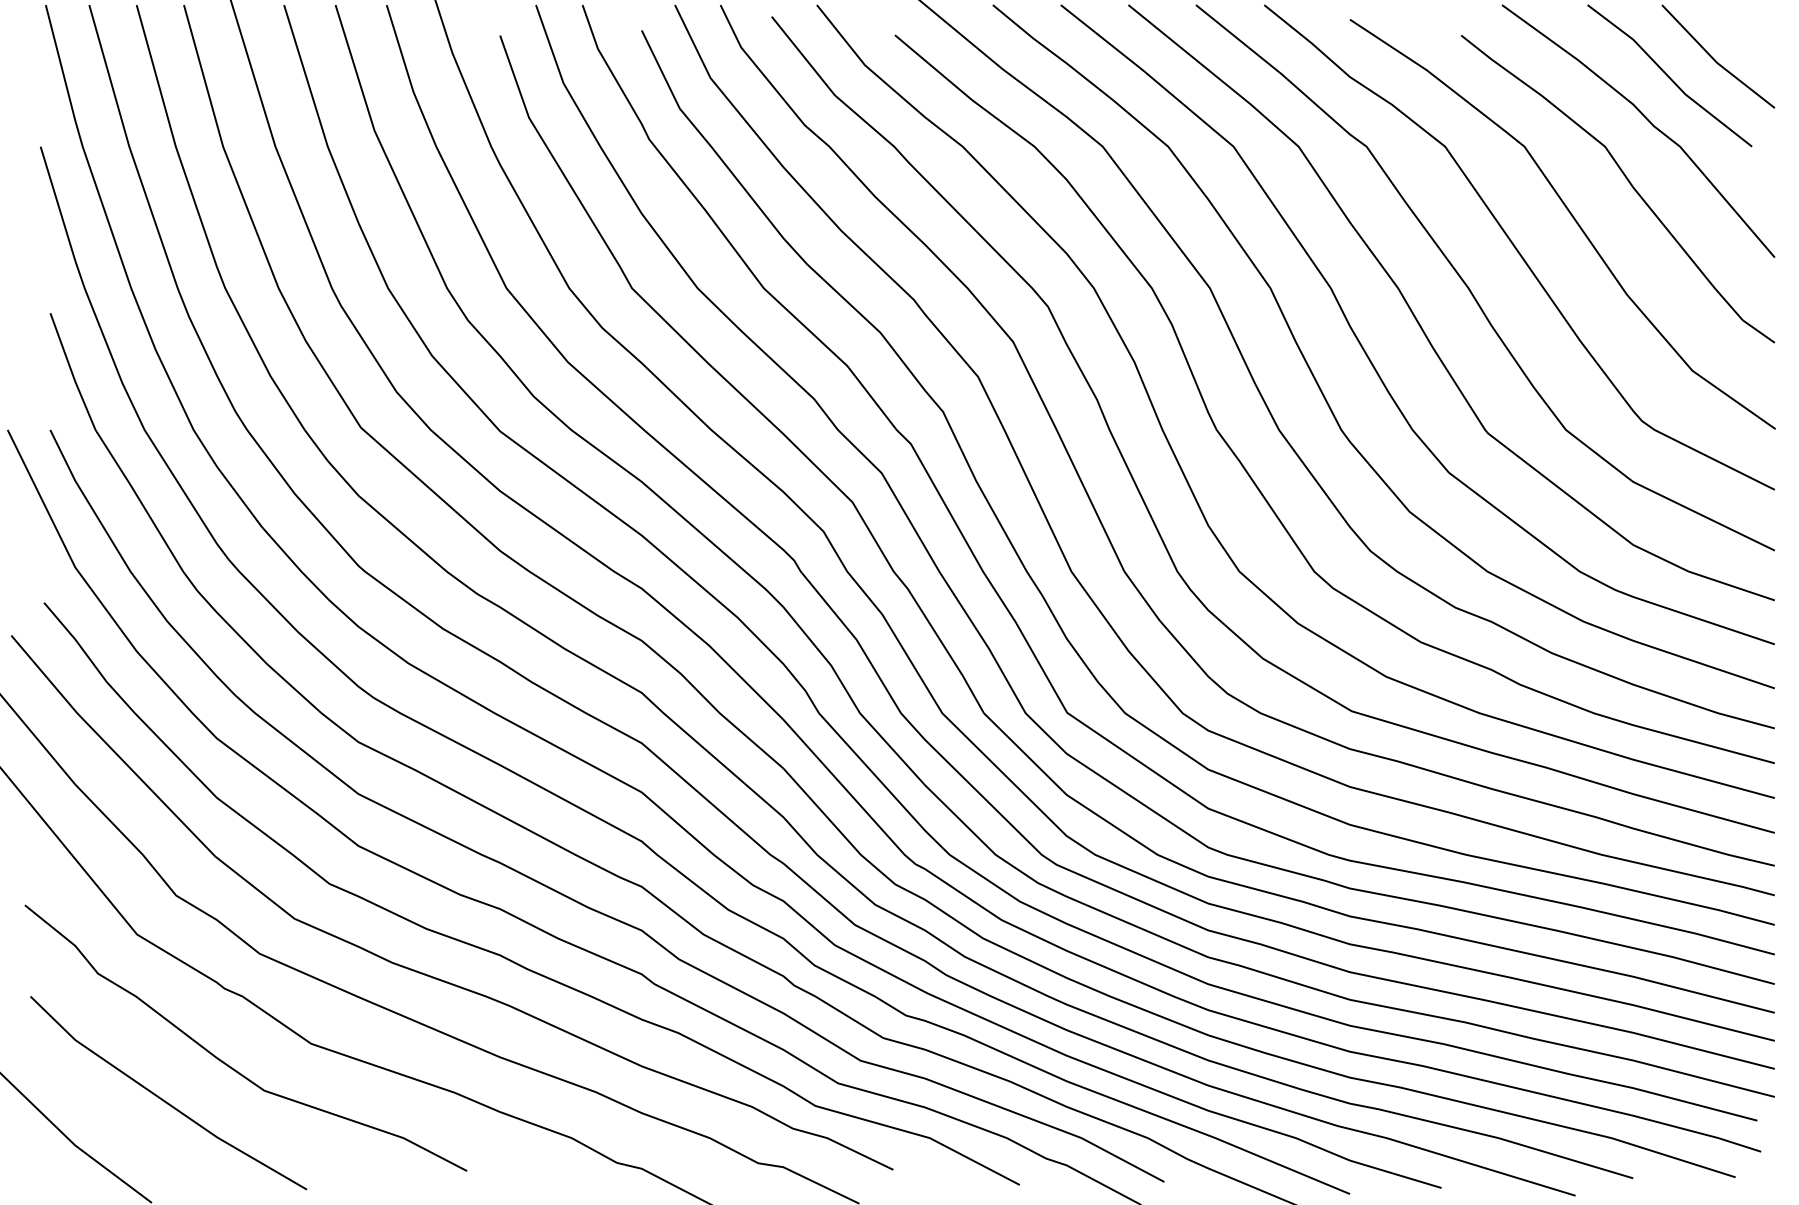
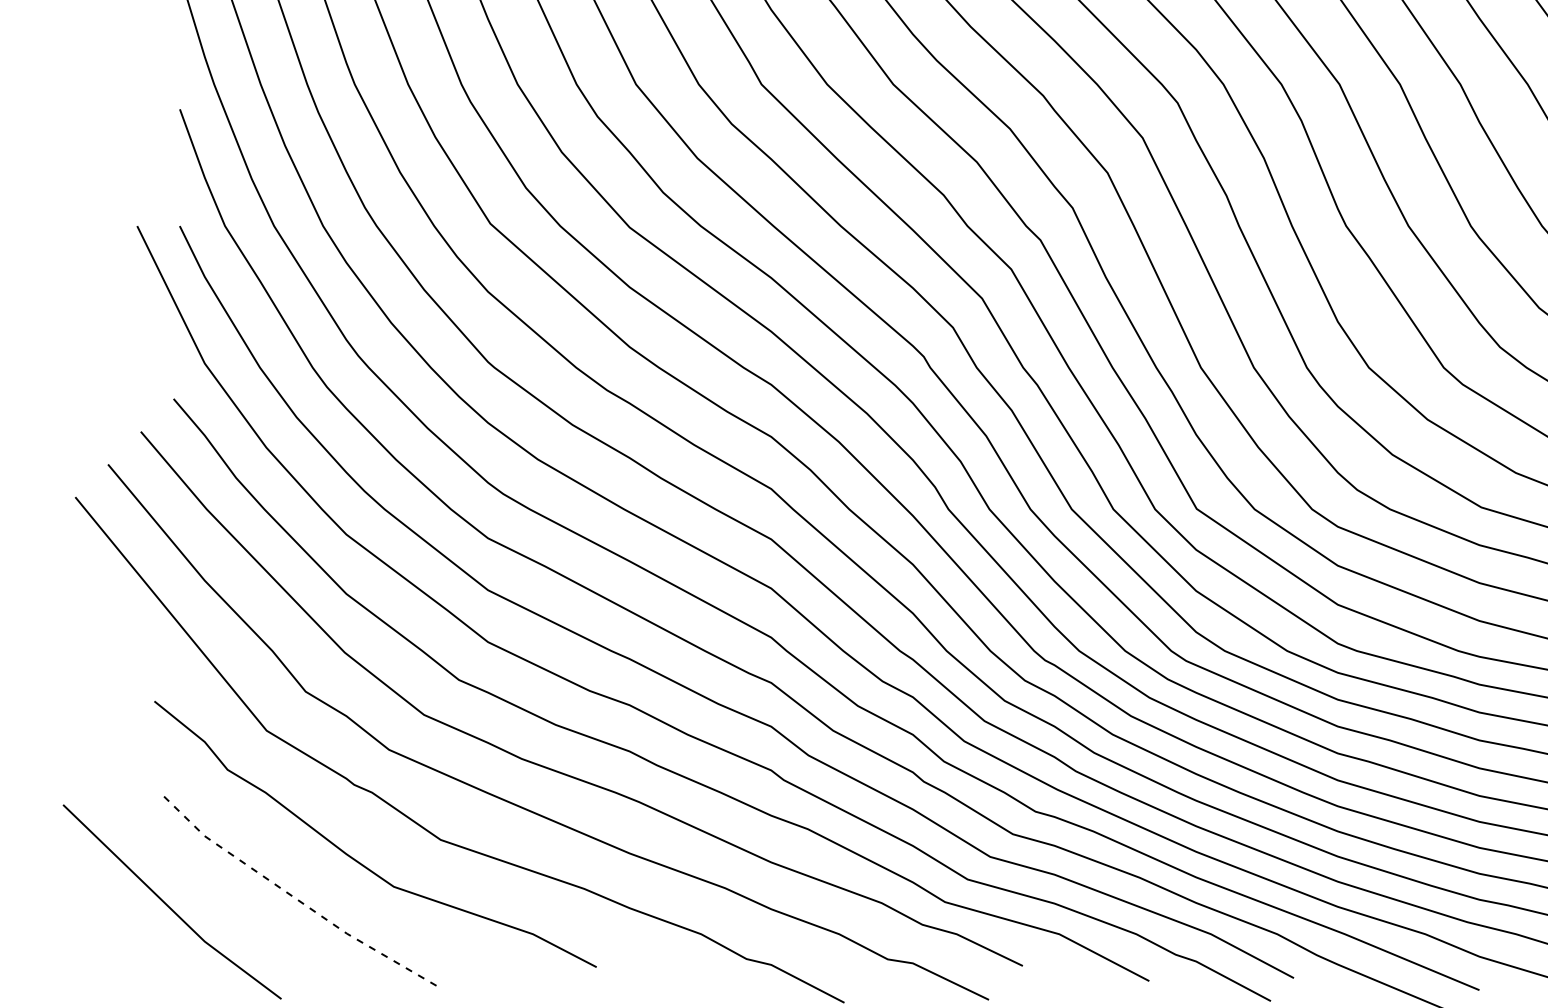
line: (163, 1100) -> (293, 896), solid -> dashed

